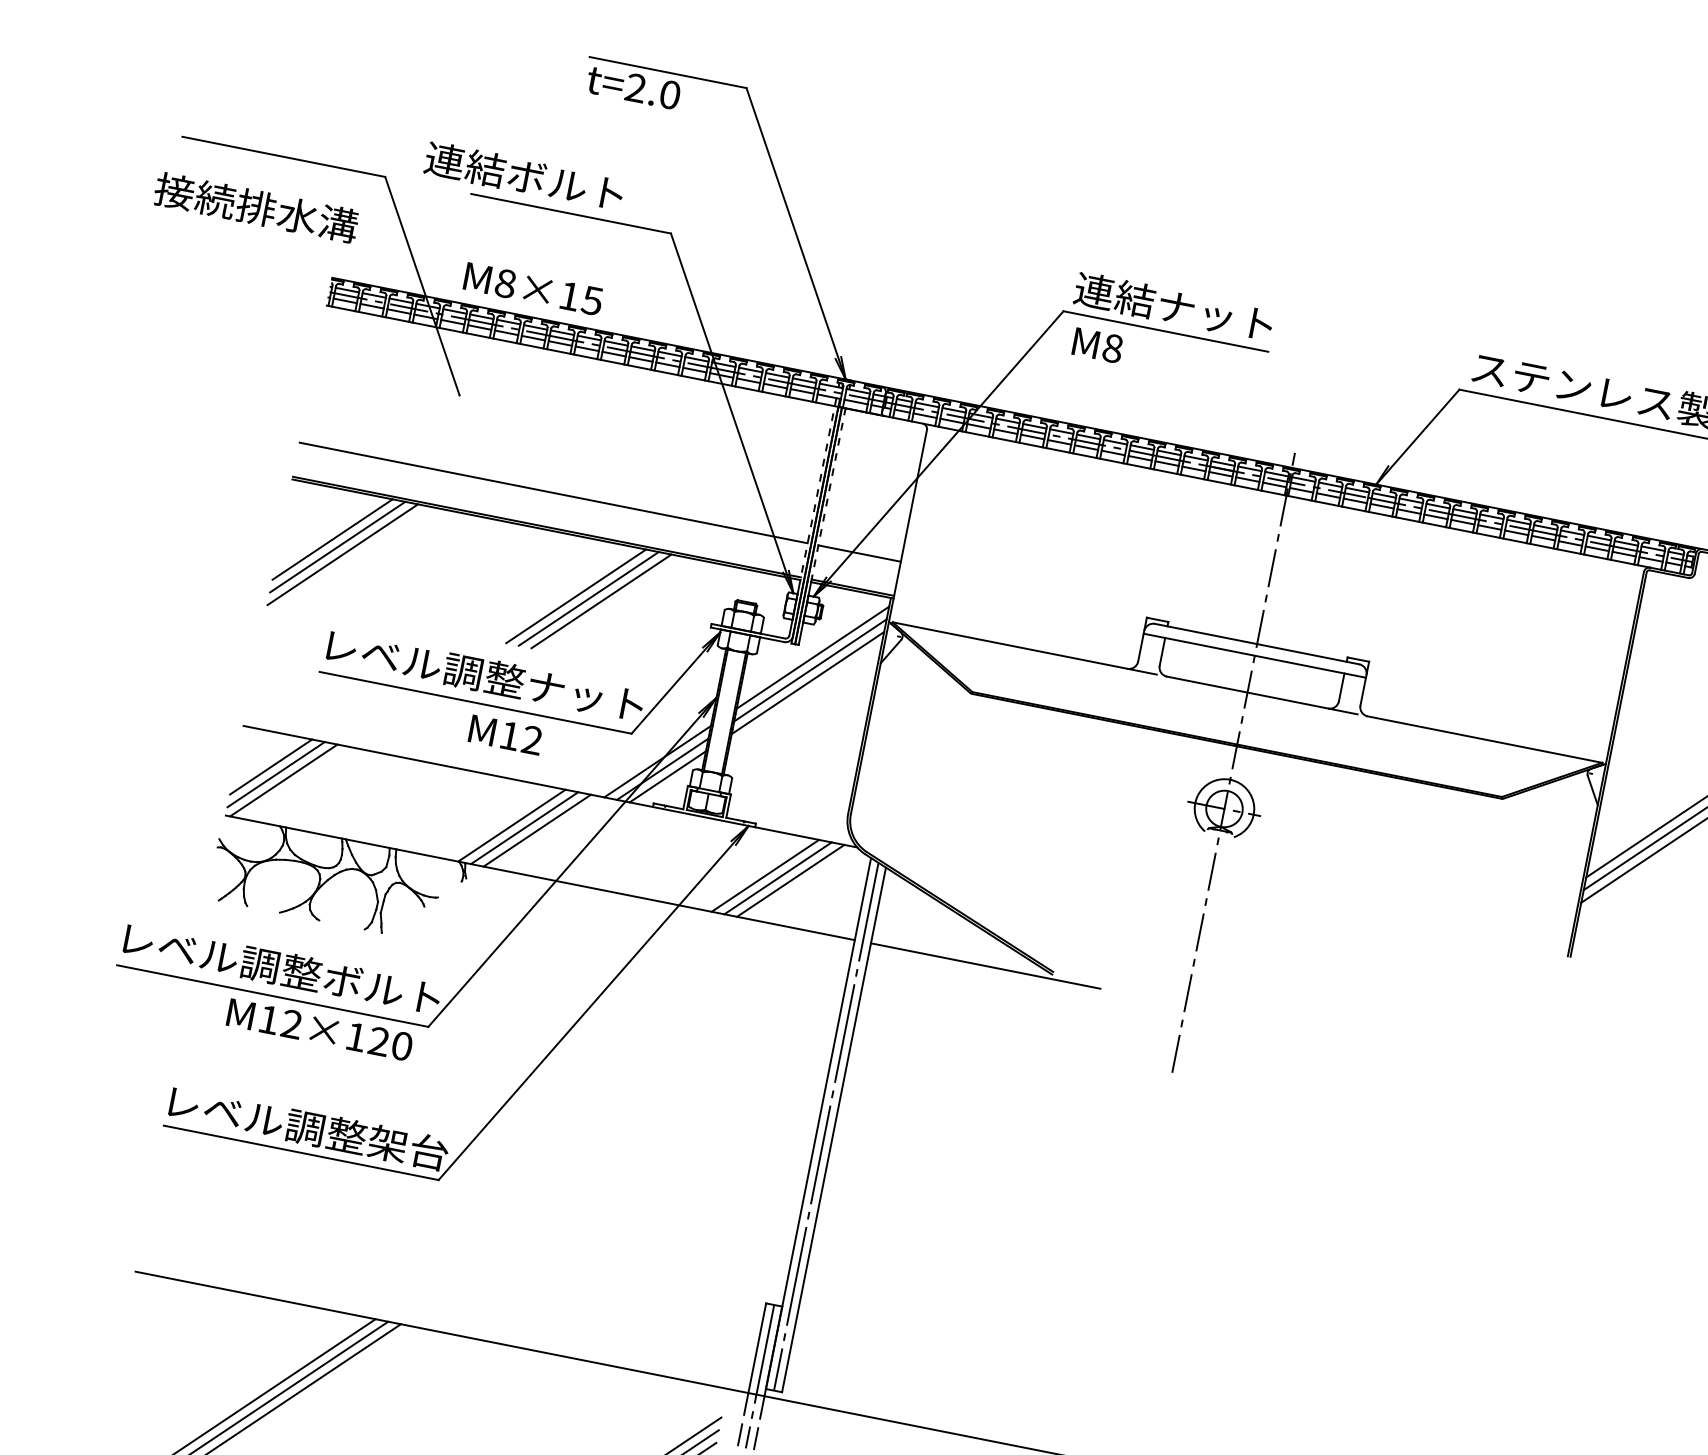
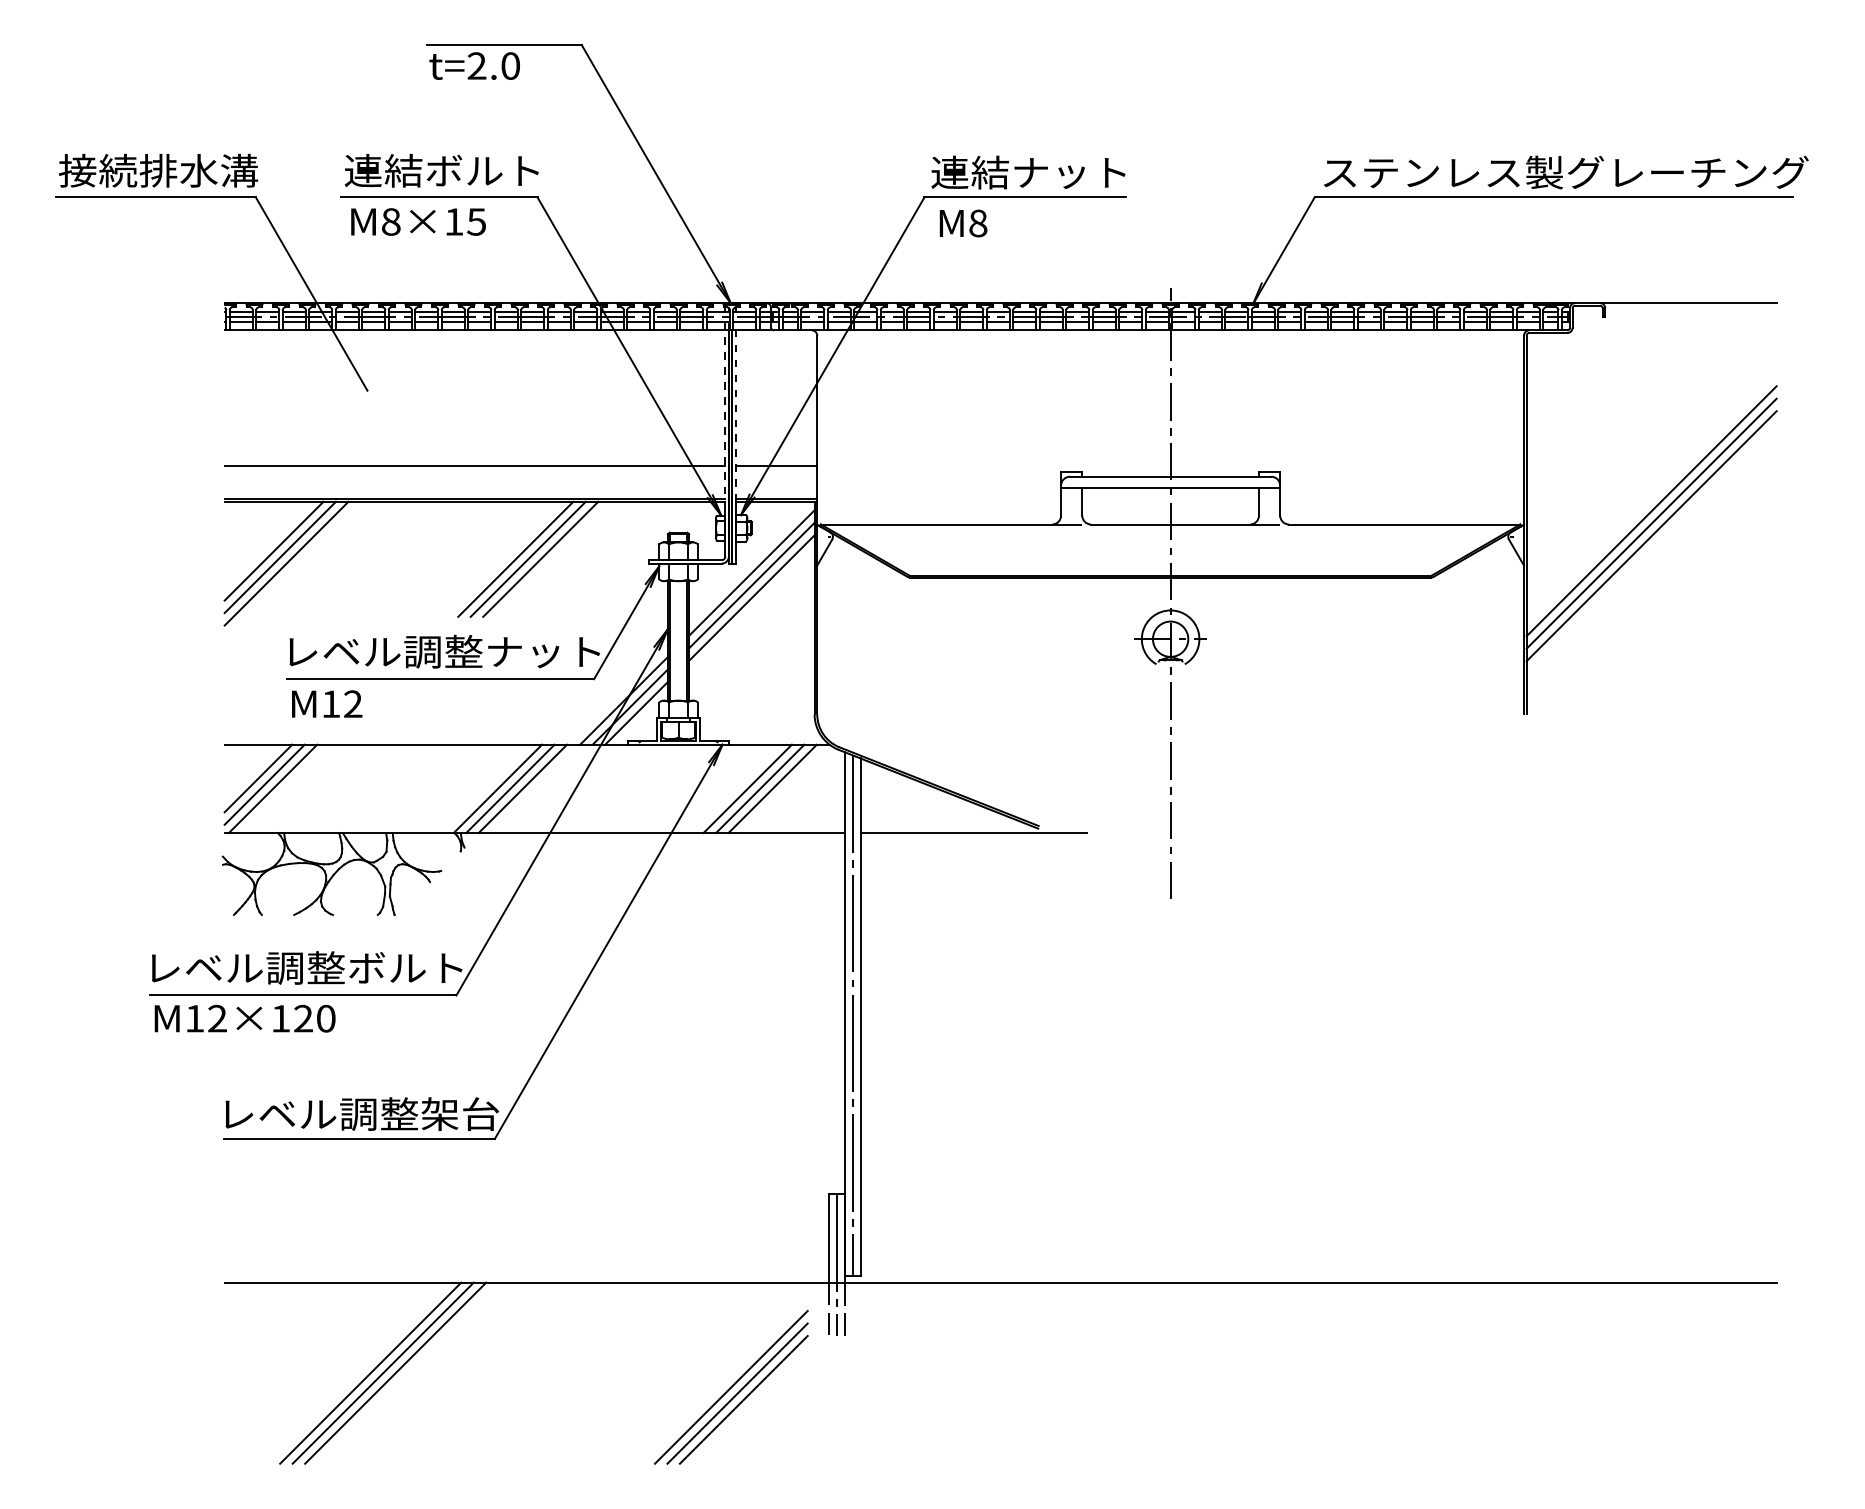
text: (524, 176) -> (441, 170), moved
text: (256, 207) -> (158, 170), moved
text: (533, 288) -> (418, 221), moved
text: (506, 734) -> (327, 703), moved
text: (319, 1029) -> (244, 1018), moved

